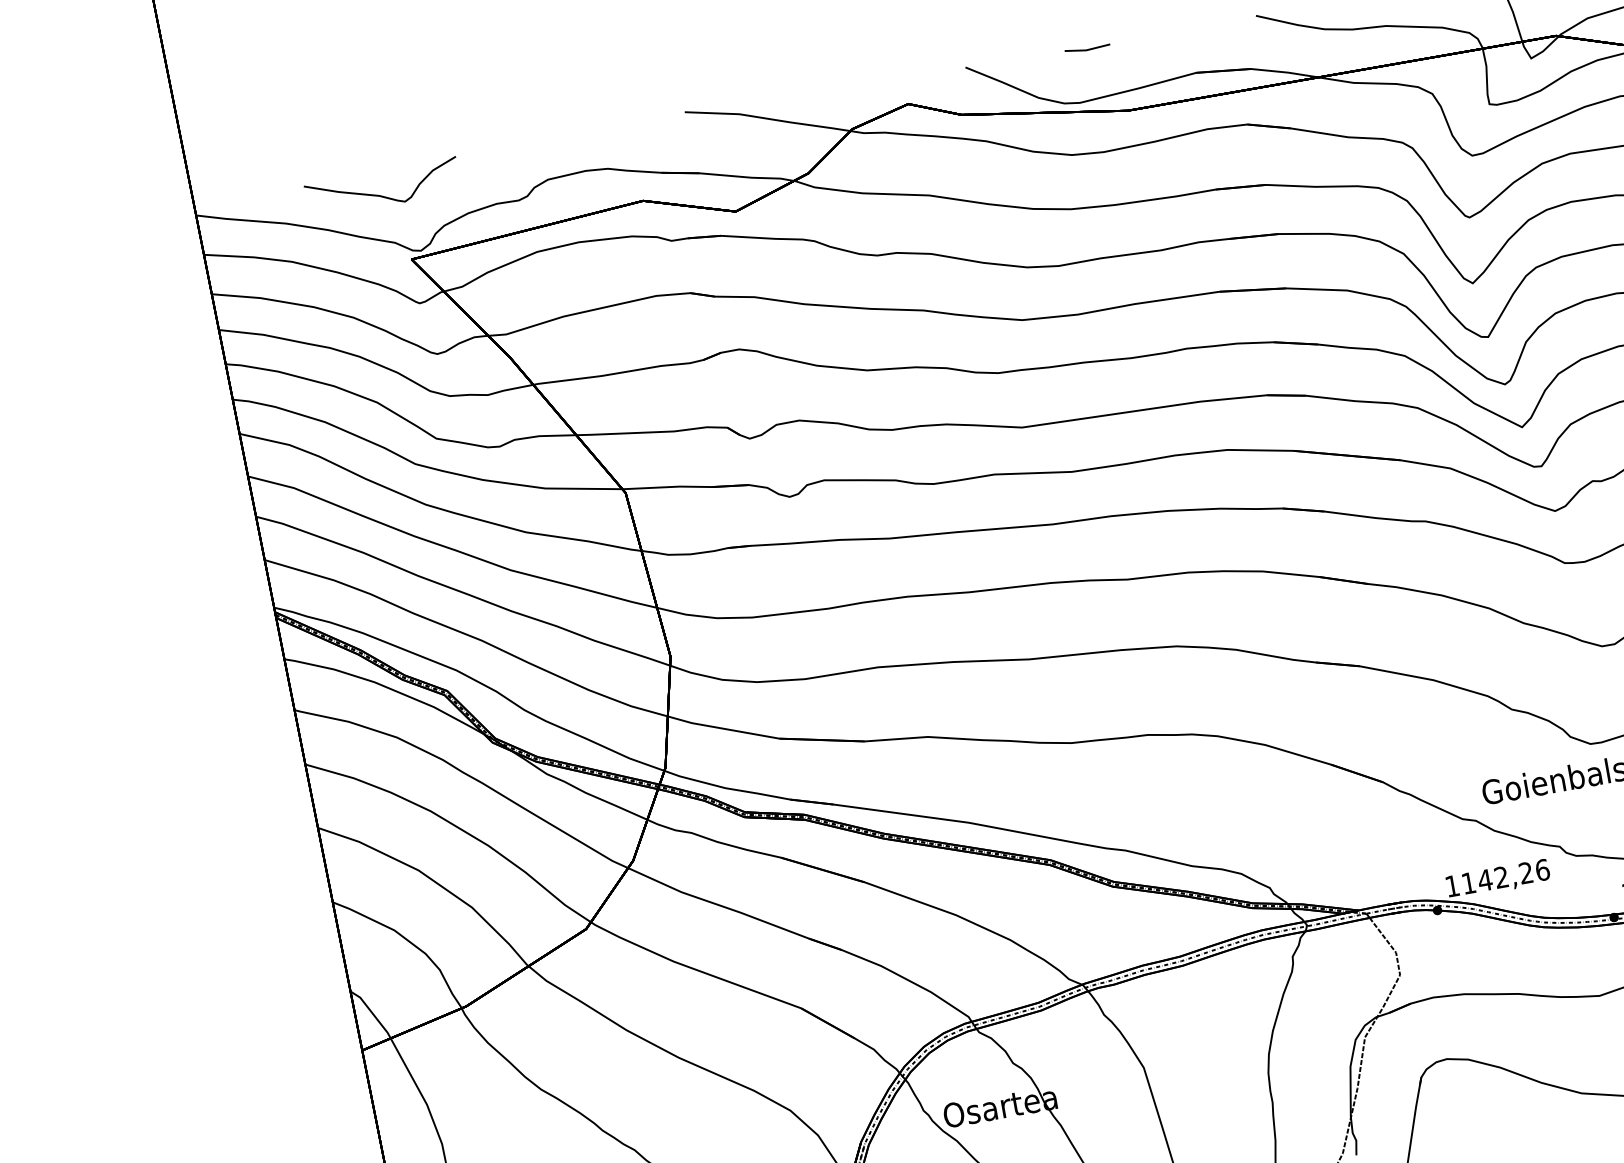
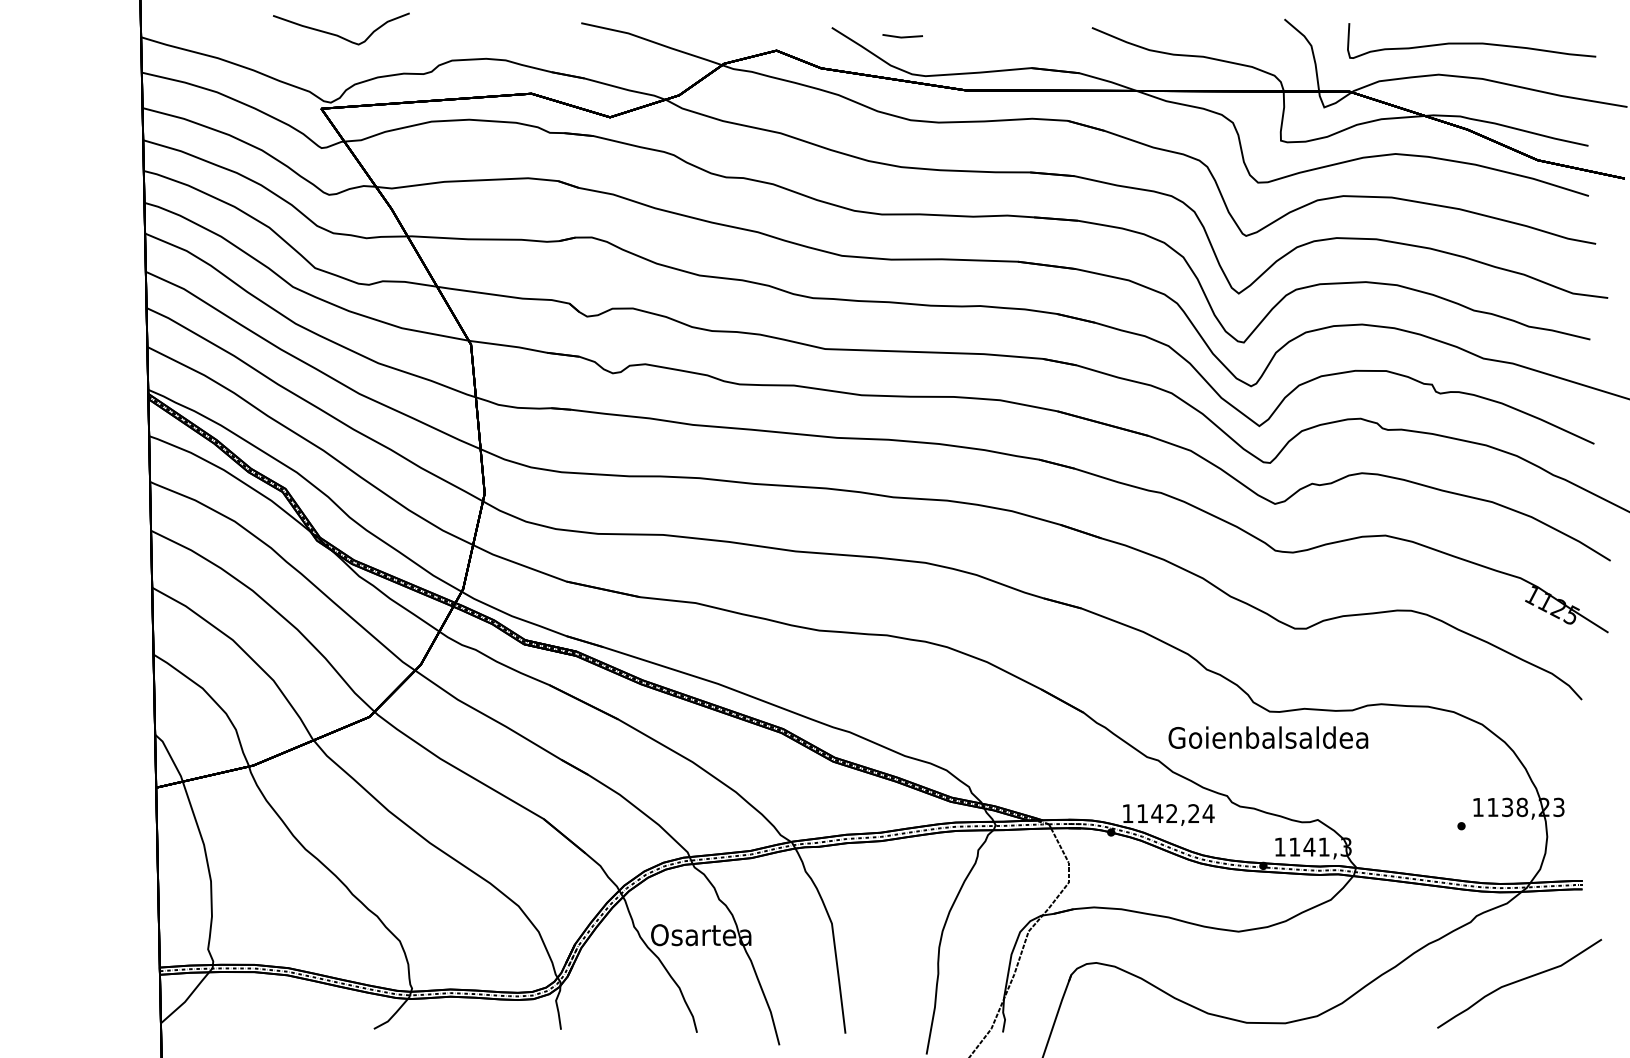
line: (1087, 48) -> (902, 36), moved
curve: (379, 194) -> (337, 34), moved
text: (1542, 869) -> (1208, 813), 1142,26 -> 1142,24

